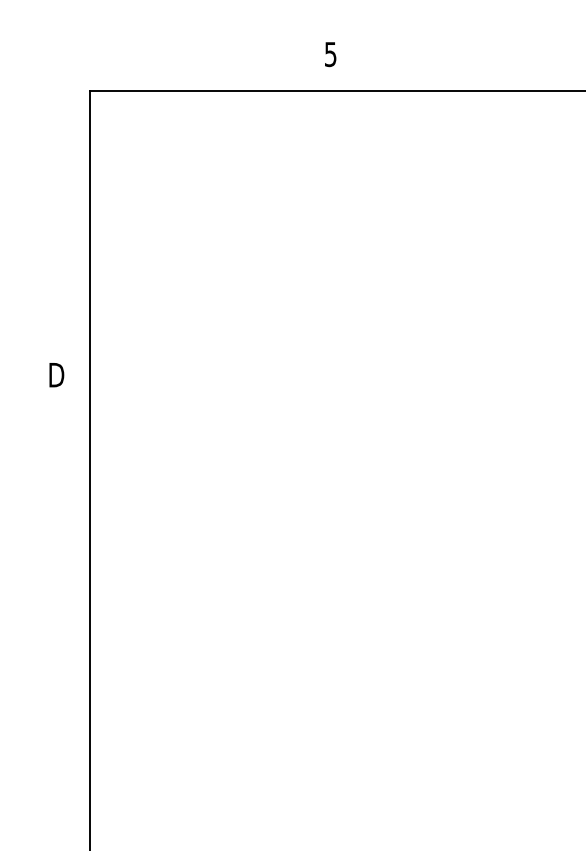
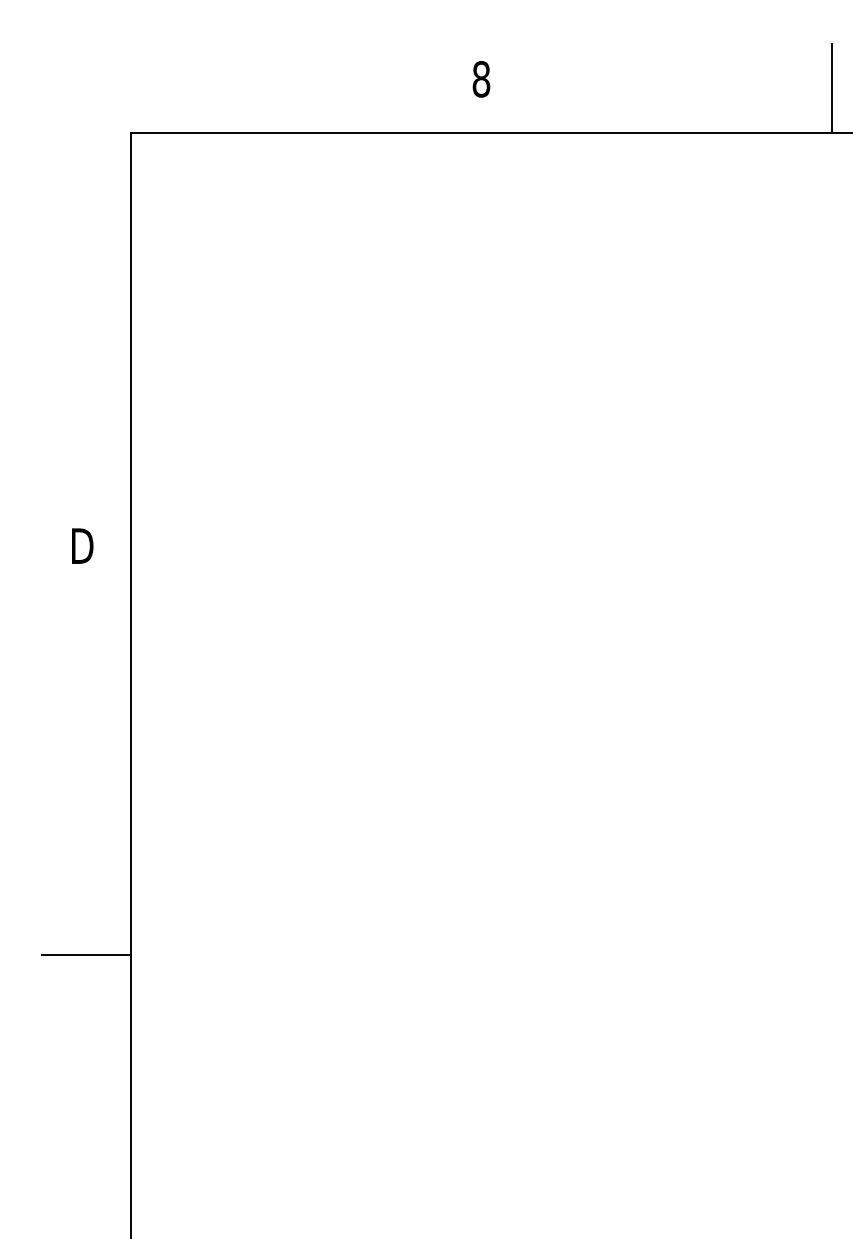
text: (330, 54) -> (481, 79), 5 -> 8
line: (571, 60) -> (831, 88), added
line: (59, 656) -> (86, 955), added

